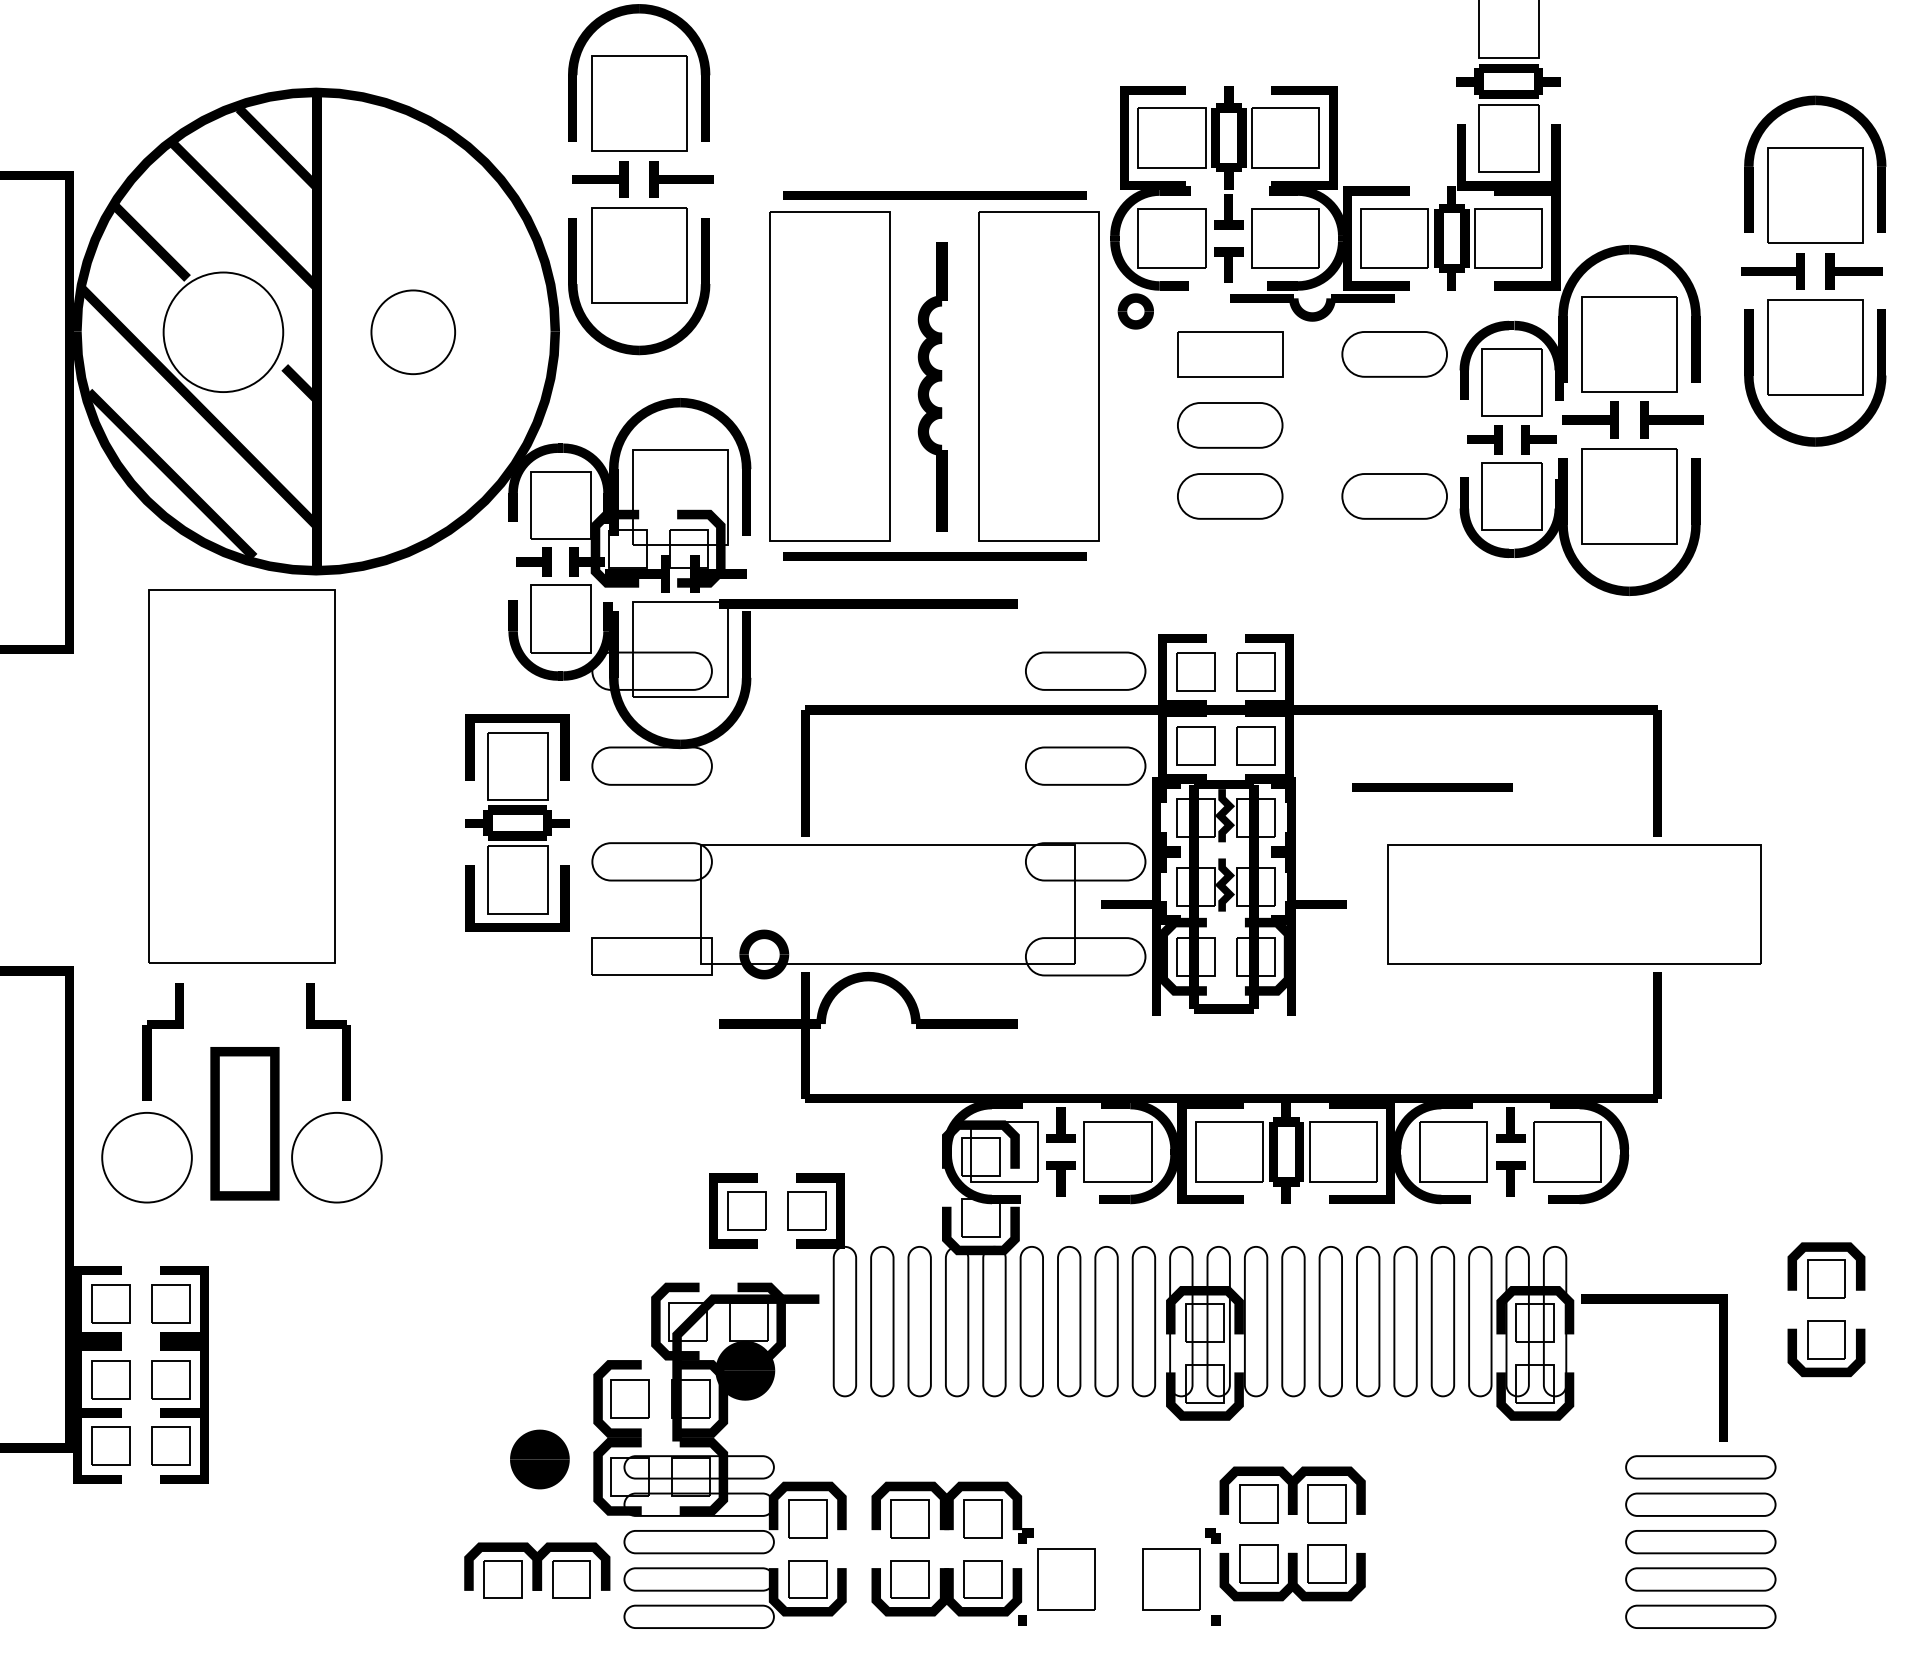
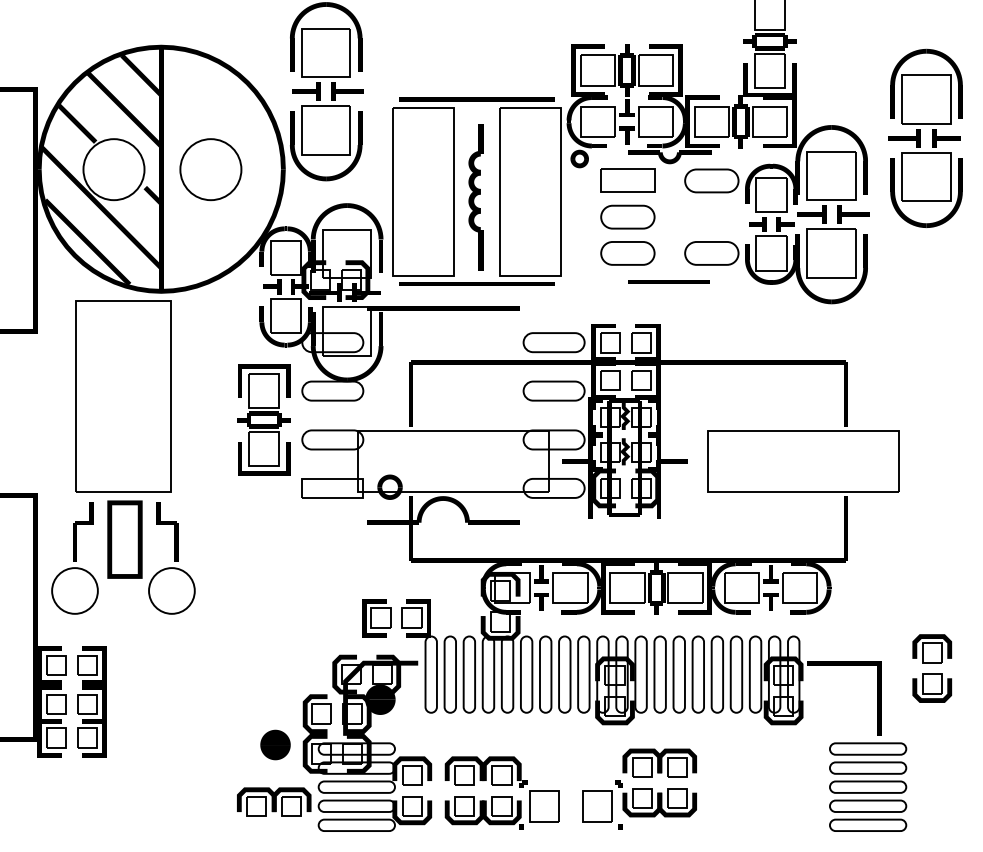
circle: (412, 331) -> (210, 169), size x1.43
line: (1431, 786) -> (668, 281), moved
part: (244, 1123) -> (124, 539), moved

